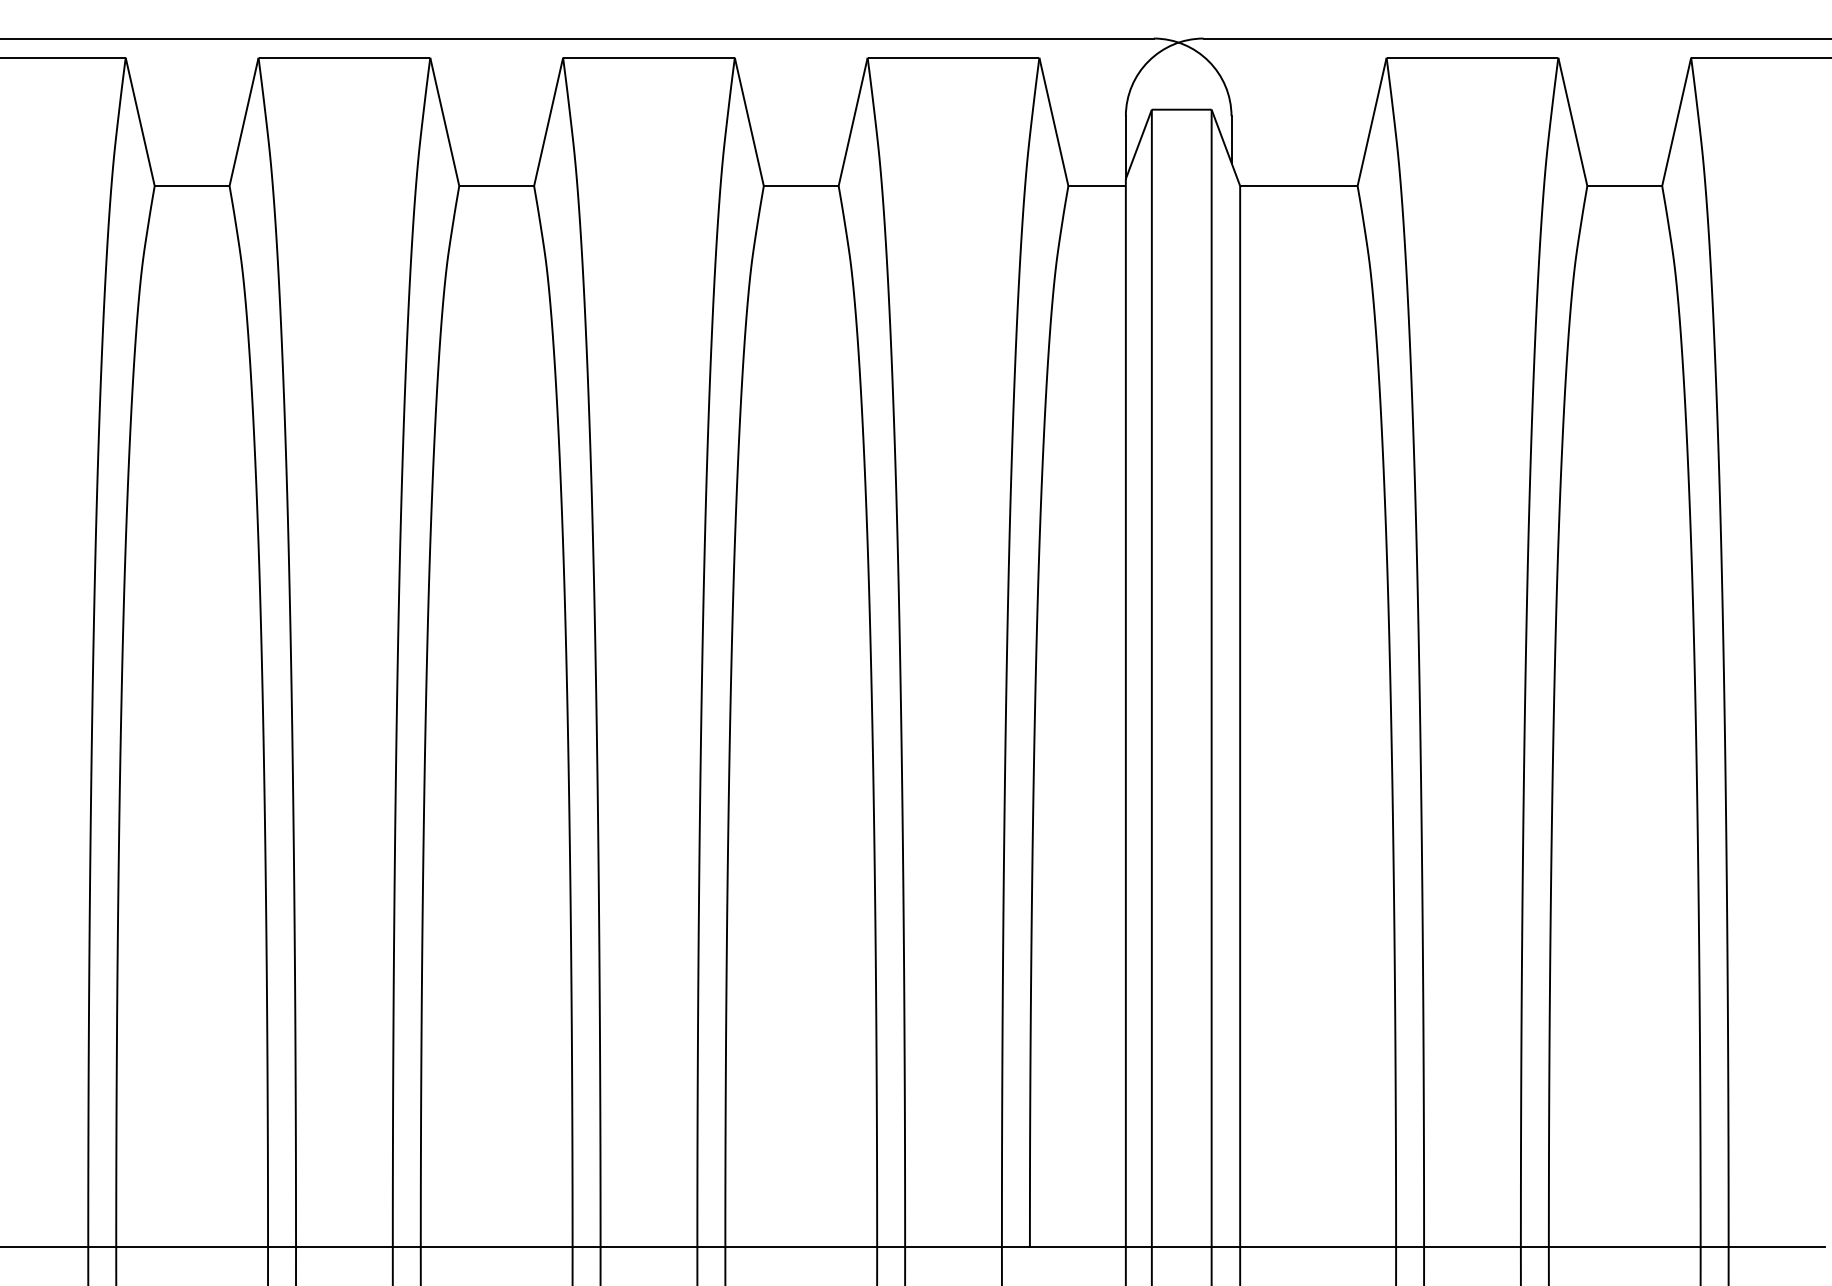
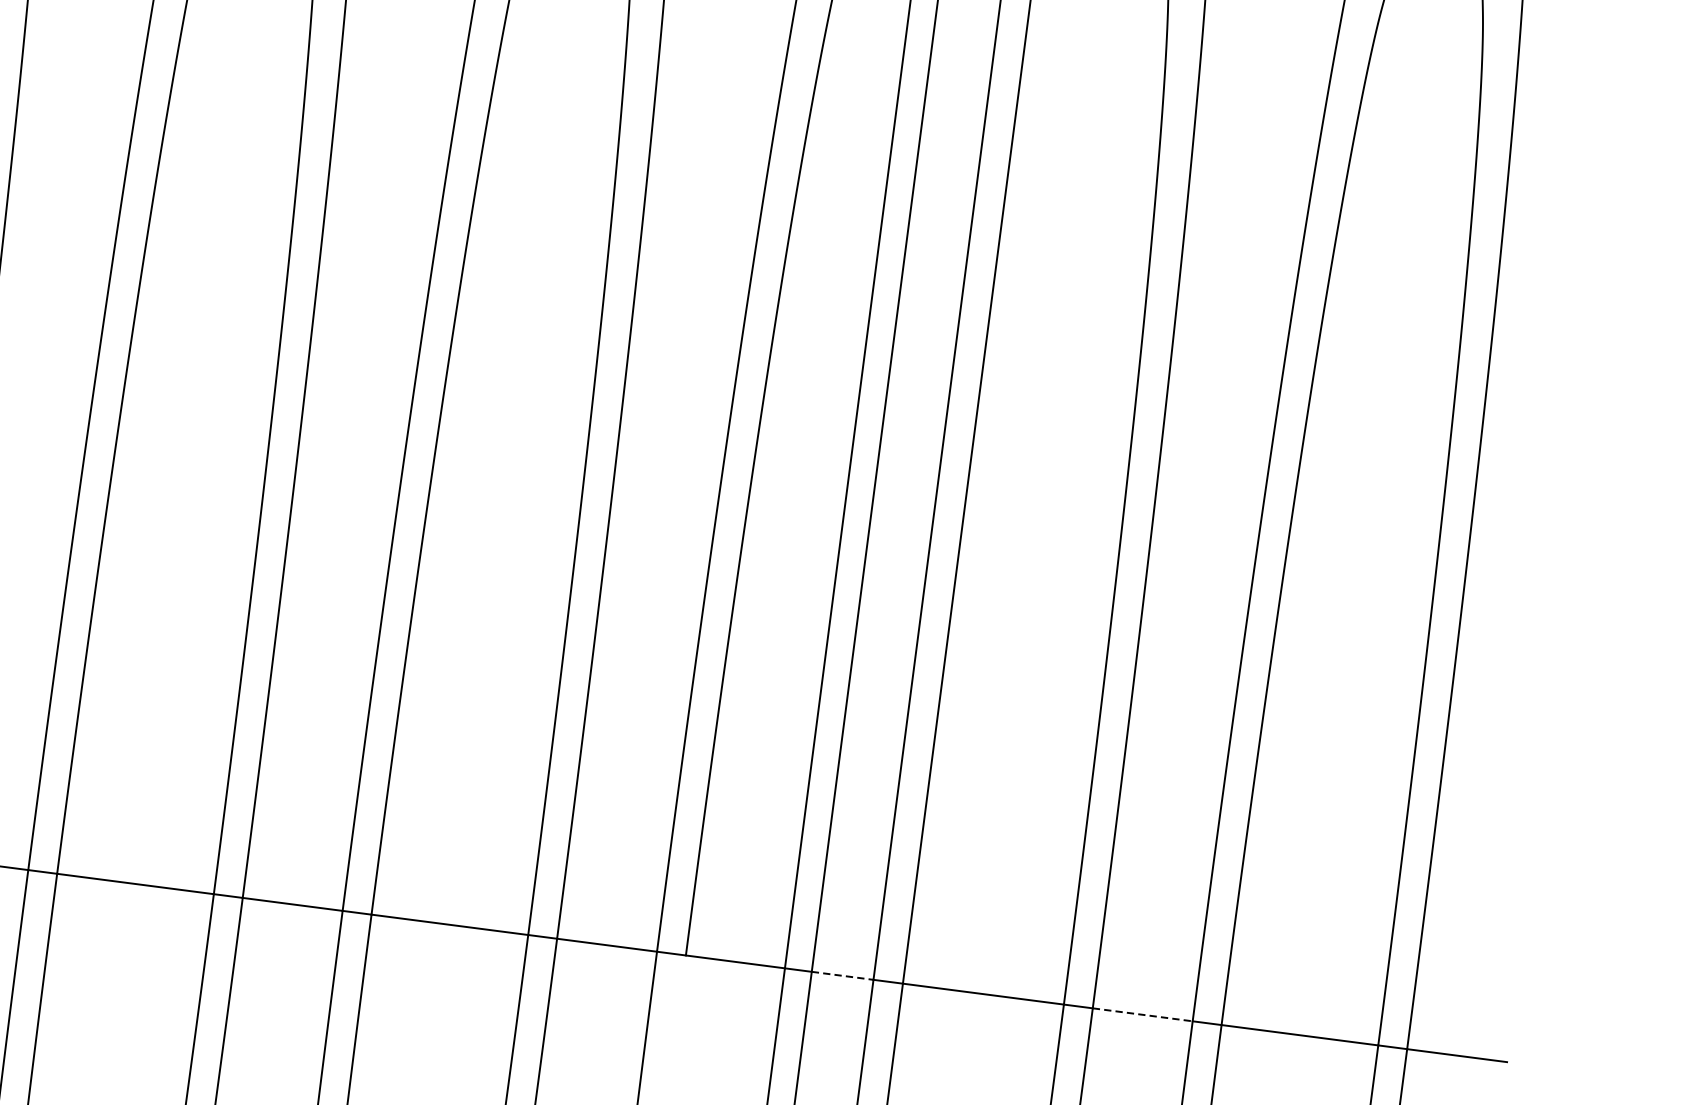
line: (1181, 1247) -> (842, 975), solid -> dashed
line: (1472, 1247) -> (1142, 1014), solid -> dashed

